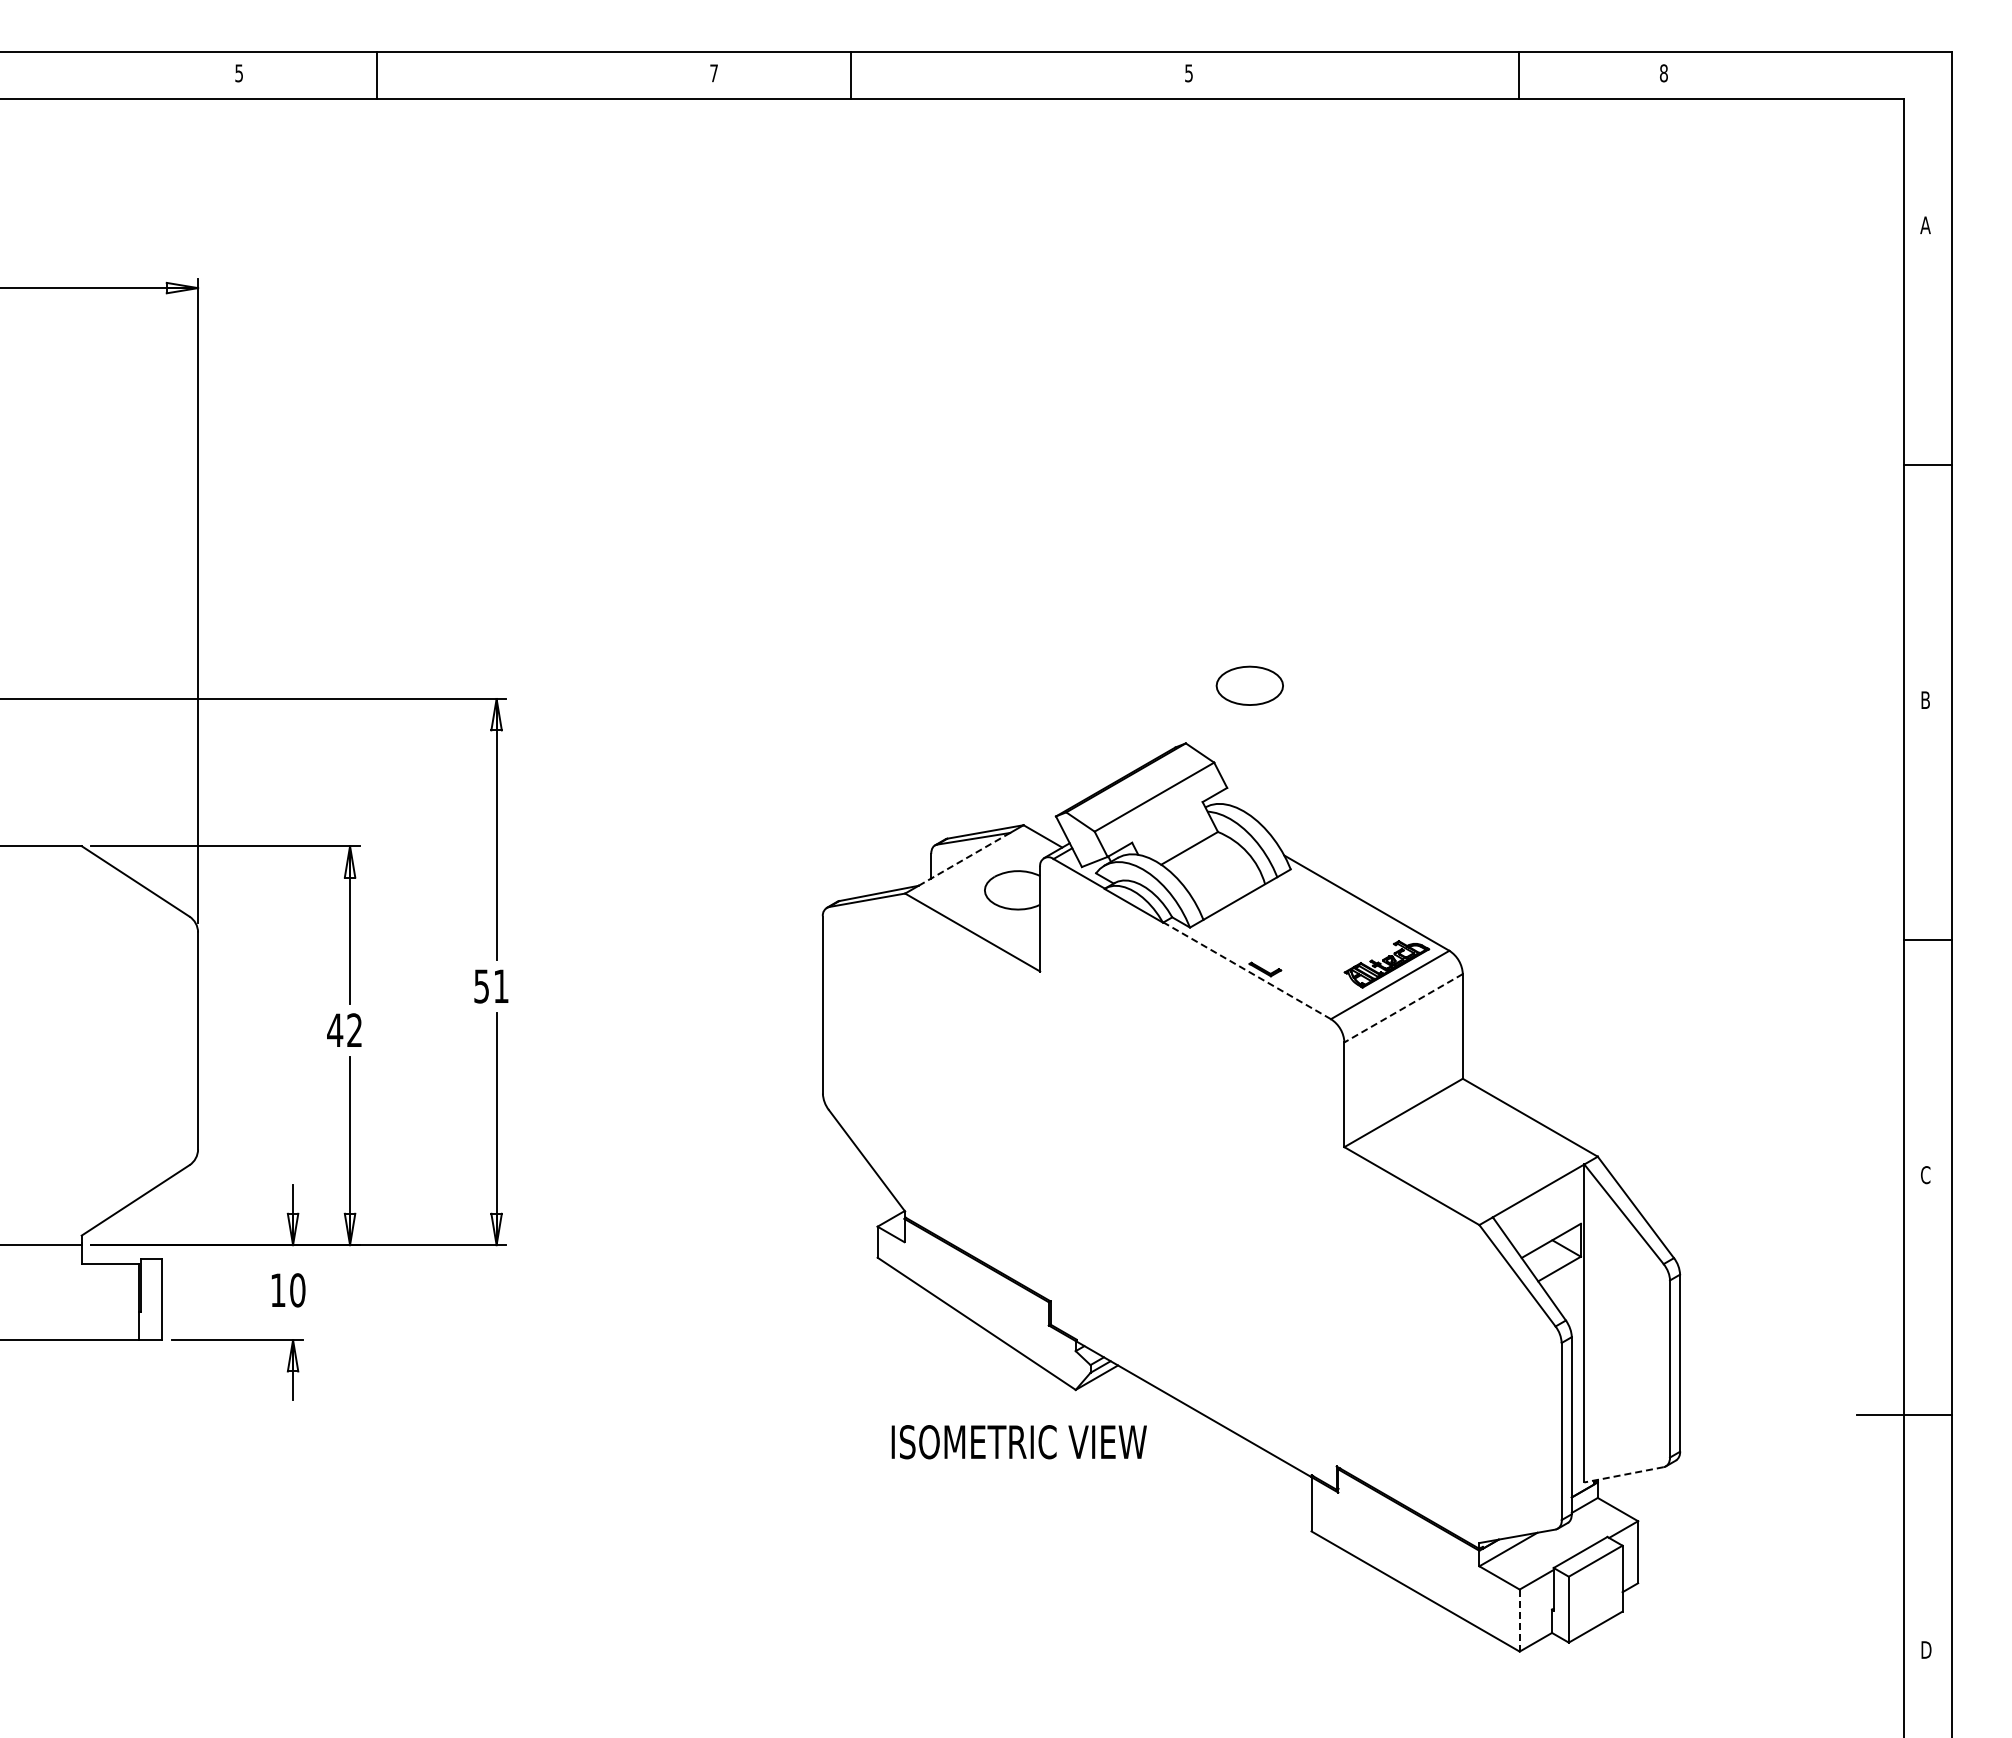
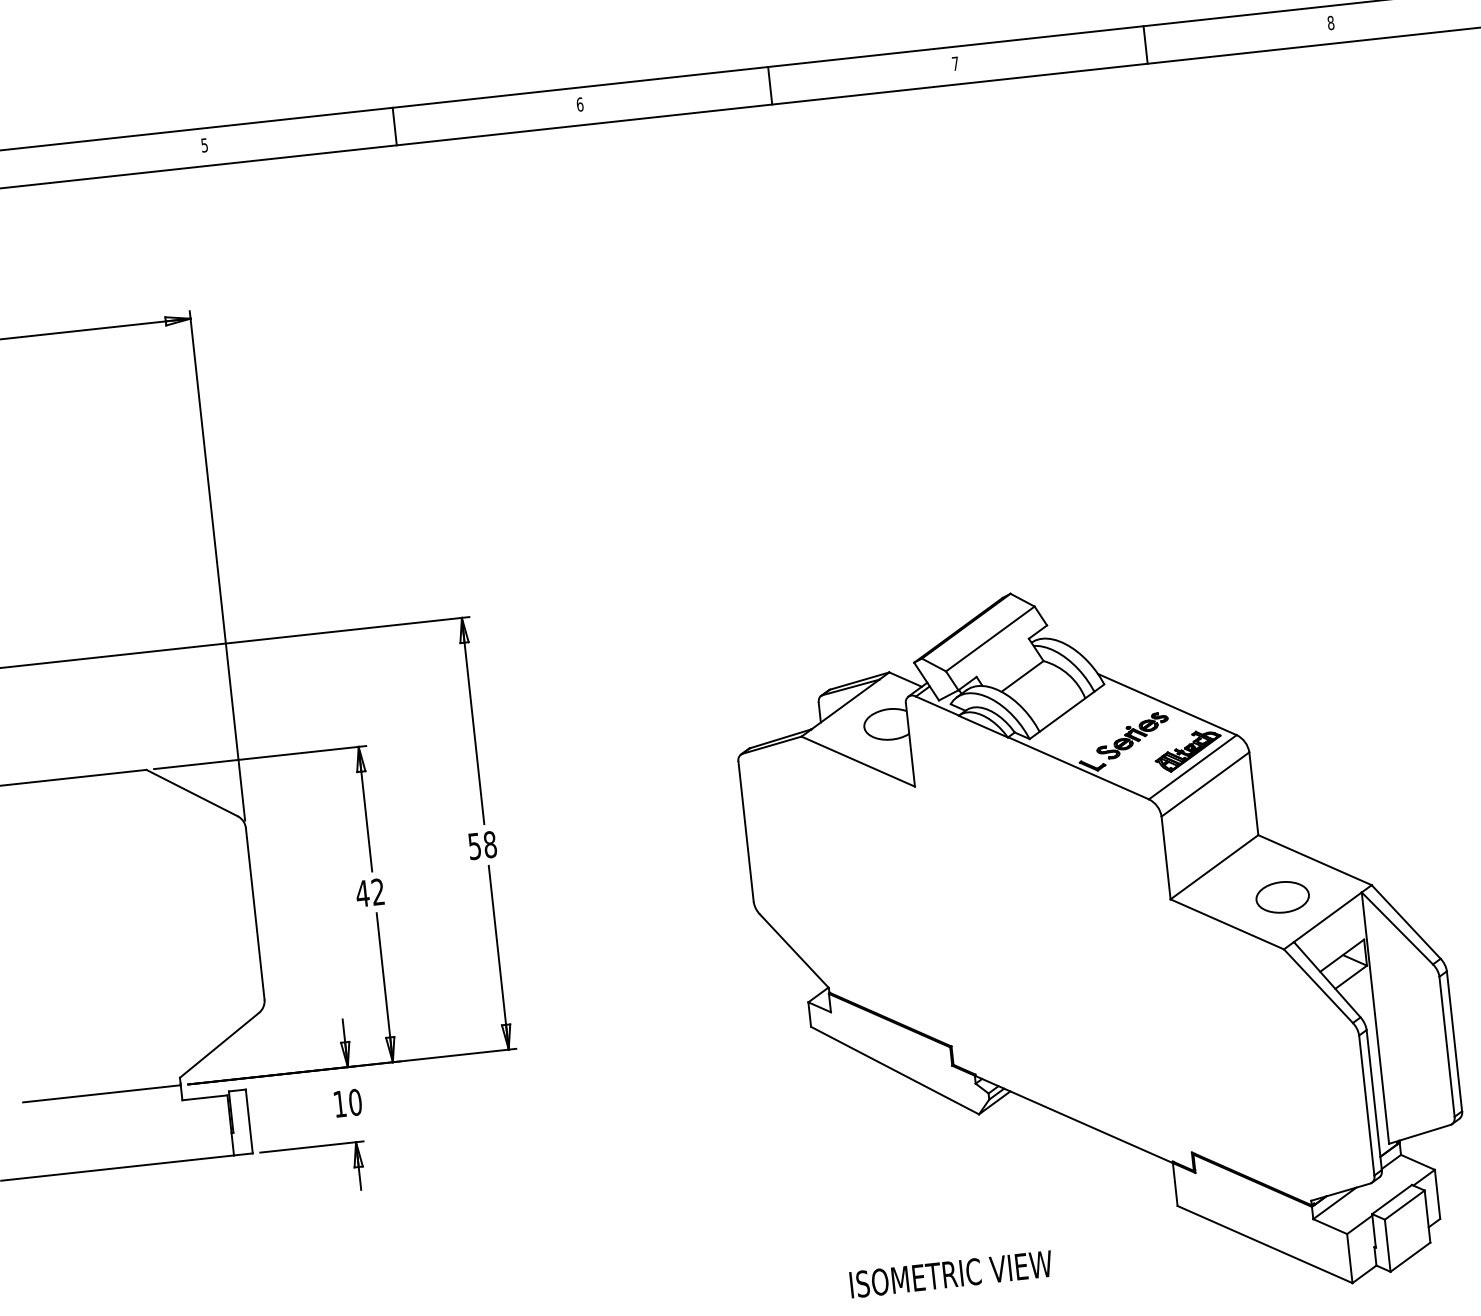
text: (714, 73) -> (580, 104), 7 -> 6
text: (1188, 73) -> (955, 63), 5 -> 7
line: (377, 75) -> (394, 126), moved
line: (851, 75) -> (770, 85), moved
line: (1519, 75) -> (1145, 44), moved
part: (1249, 685) -> (1282, 897), moved
line: (964, 859) -> (845, 704), dashed -> solid
part: (1319, 937) -> (1132, 735), added
line: (1247, 970) -> (1078, 768), dashed -> solid
text: (500, 986) -> (489, 844), 51 -> 58
line: (1403, 1008) -> (1205, 784), dashed -> solid
text: (1018, 1442) -> (950, 1274), moved
line: (1623, 1474) -> (1419, 1134), dashed -> solid
line: (1519, 1620) -> (1349, 1258), dashed -> solid

